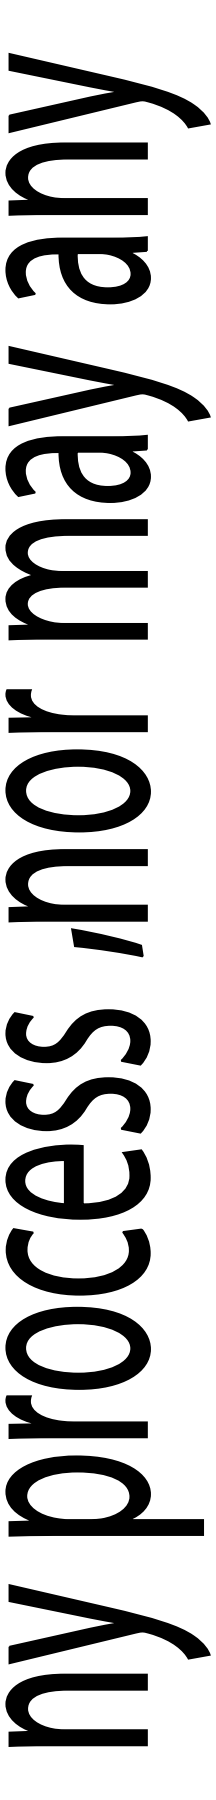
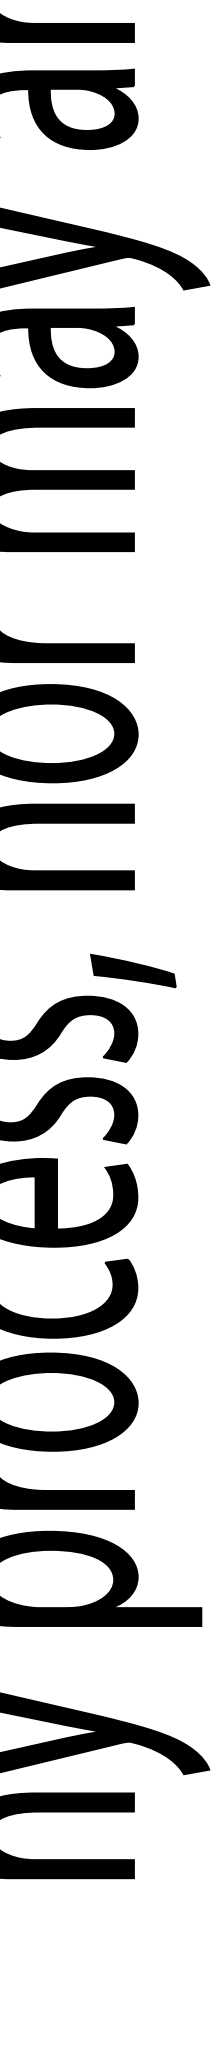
part: (107, 942) -> (133, 970), moved

